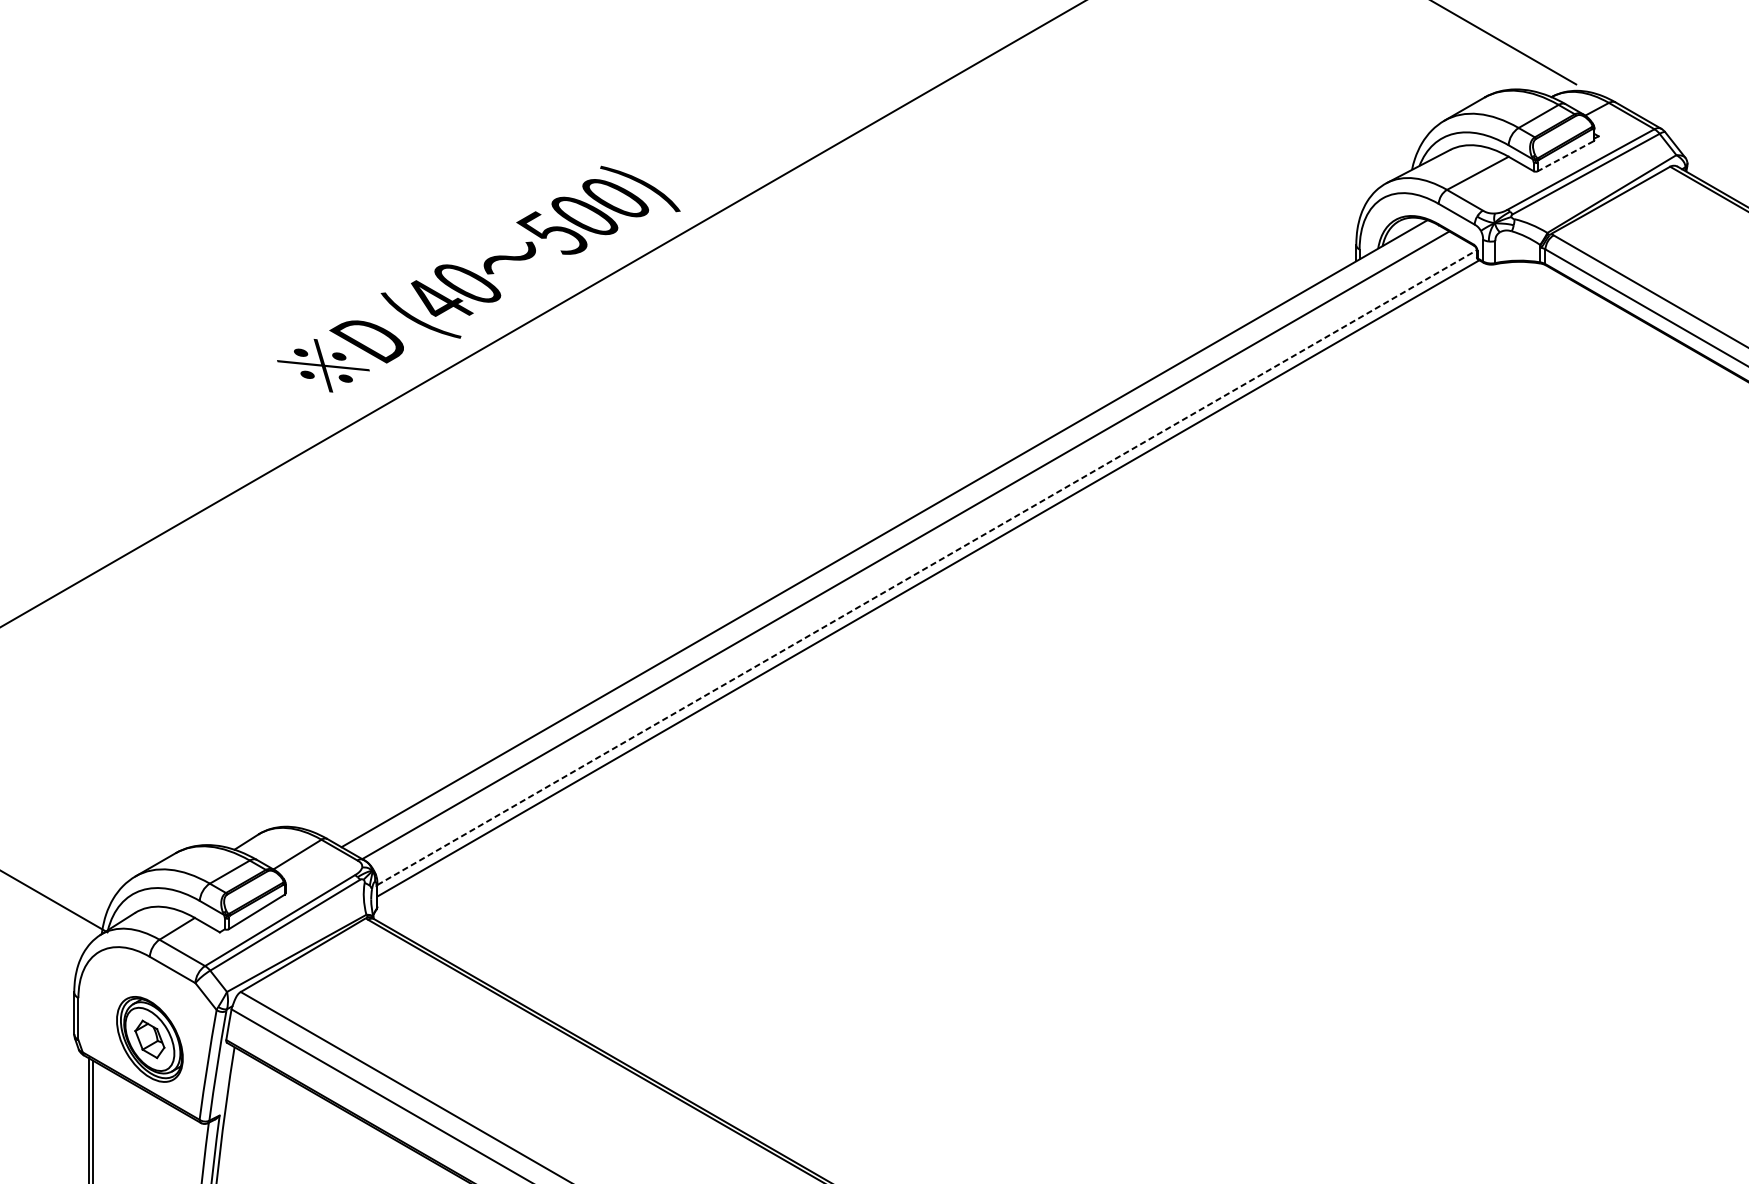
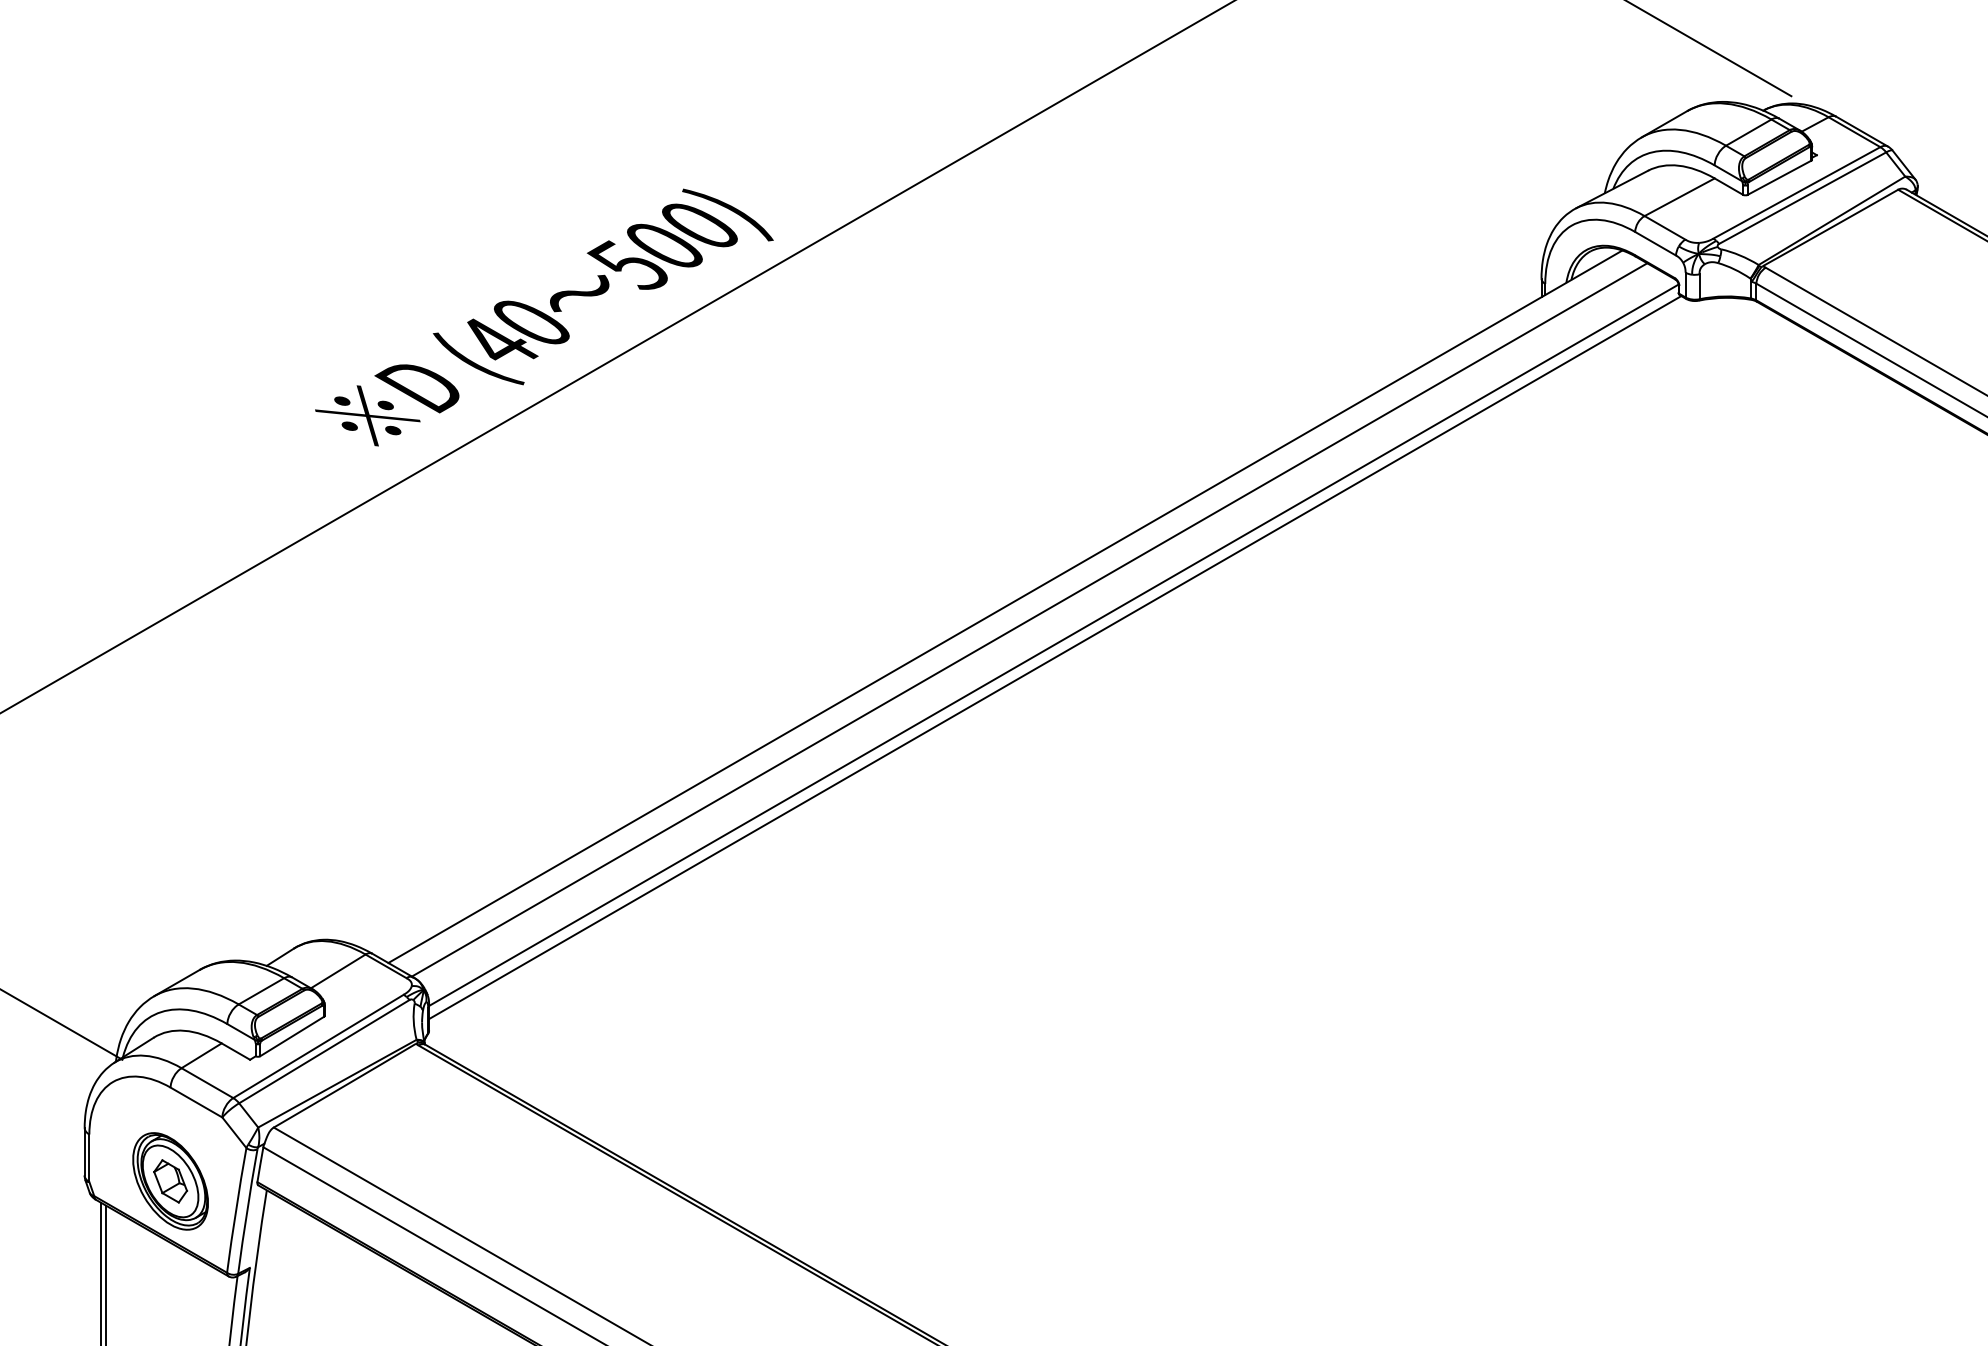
line: (1564, 156) -> (1778, 178), dashed -> solid
line: (927, 567) -> (1054, 645), dashed -> solid

